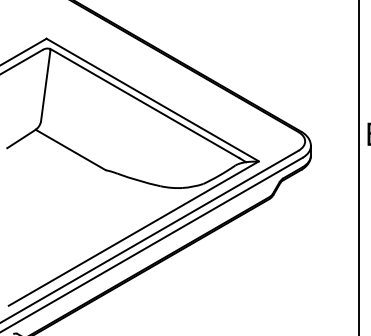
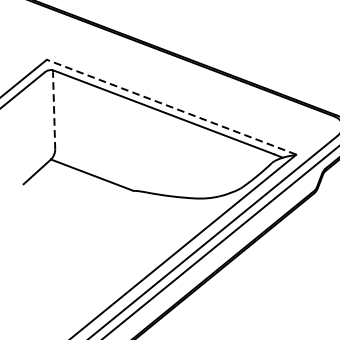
line: (45, 86) -> (53, 111), solid -> dashed
line: (152, 100) -> (171, 107), solid -> dashed

